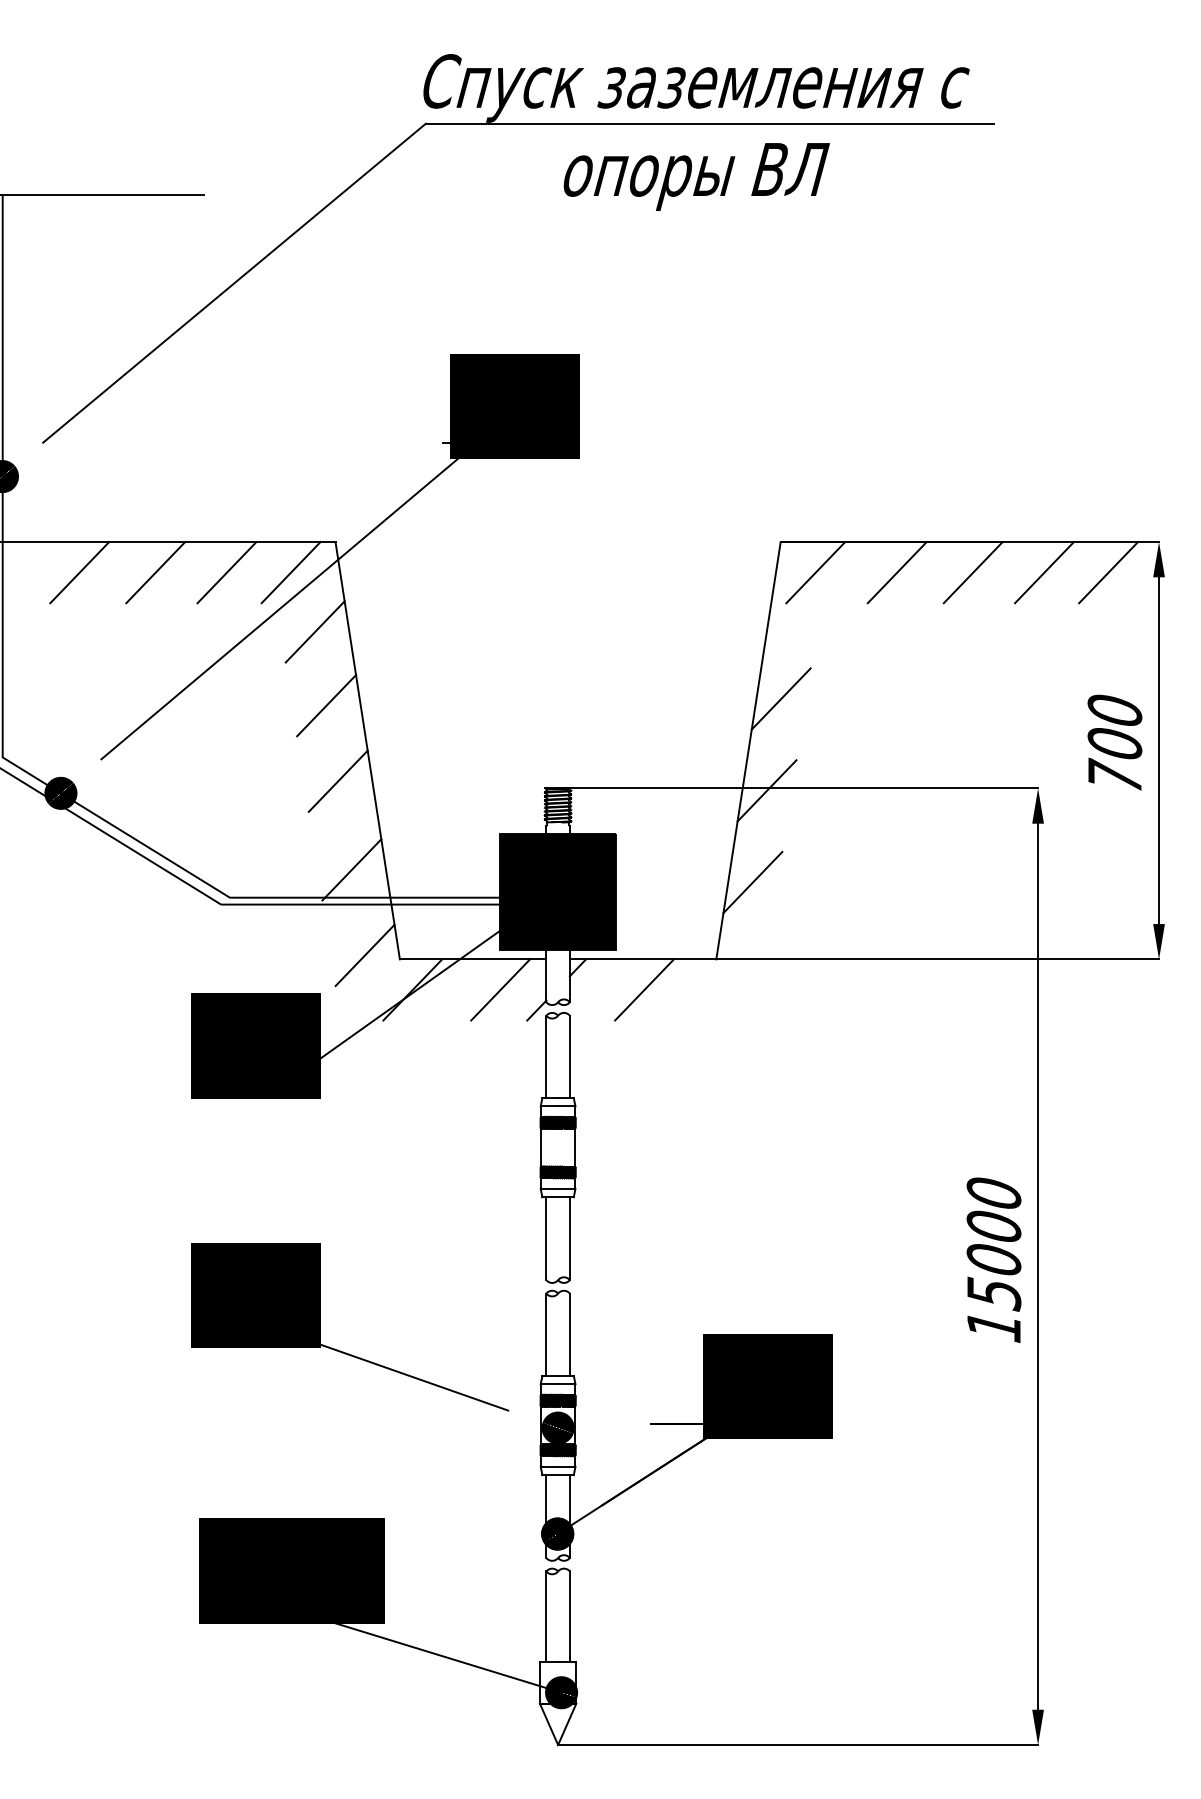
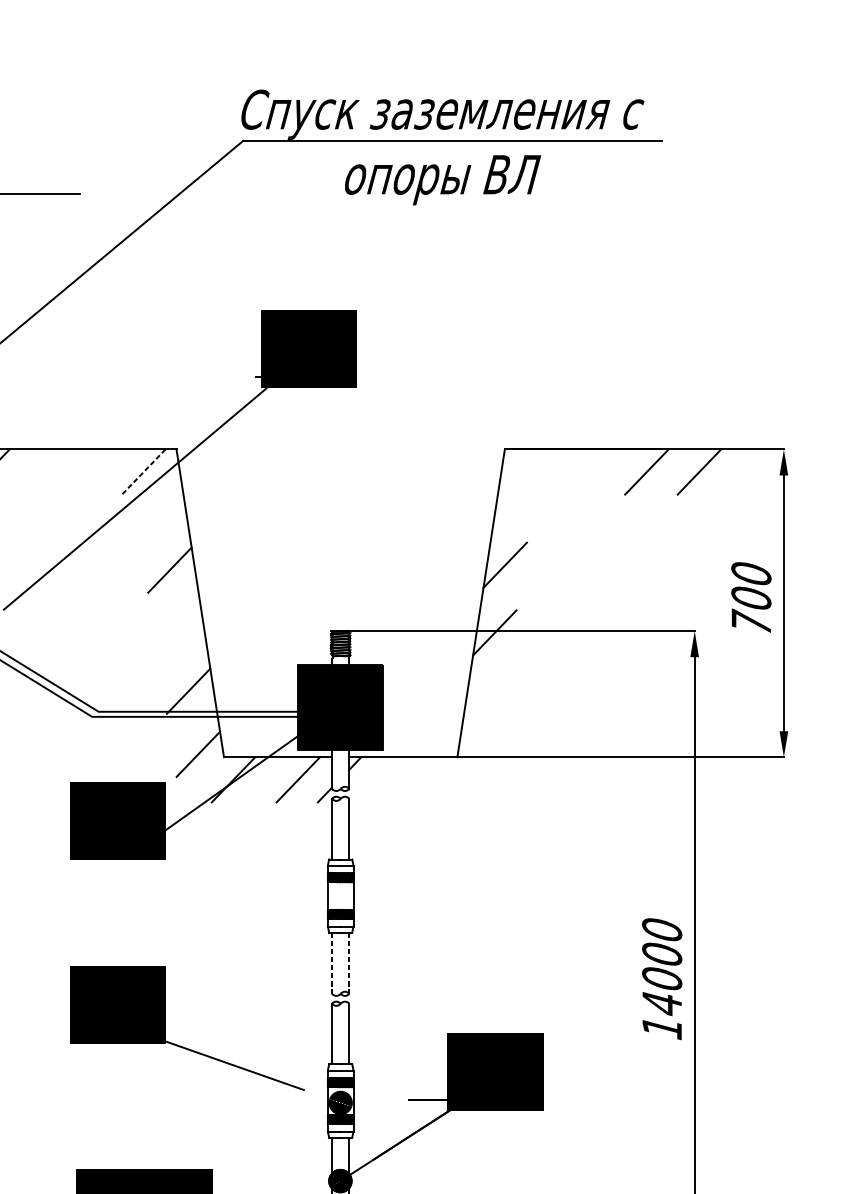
line: (155, 572) -> (43, 471), removed
line: (226, 572) -> (96, 471), removed
line: (815, 572) -> (530, 471), removed
line: (896, 572) -> (590, 471), removed
line: (1108, 572) -> (746, 471), removed
line: (290, 573) -> (143, 472), solid -> dashed
line: (314, 631) -> (161, 515), removed
line: (337, 780) -> (178, 625), removed
line: (752, 882) -> (484, 700), removed
line: (644, 989) -> (404, 779), removed
line: (546, 1239) -> (332, 963), solid -> dashed
line: (569, 1239) -> (349, 963), solid -> dashed
text: (994, 1293) -> (662, 1003), 15000 -> 14000

